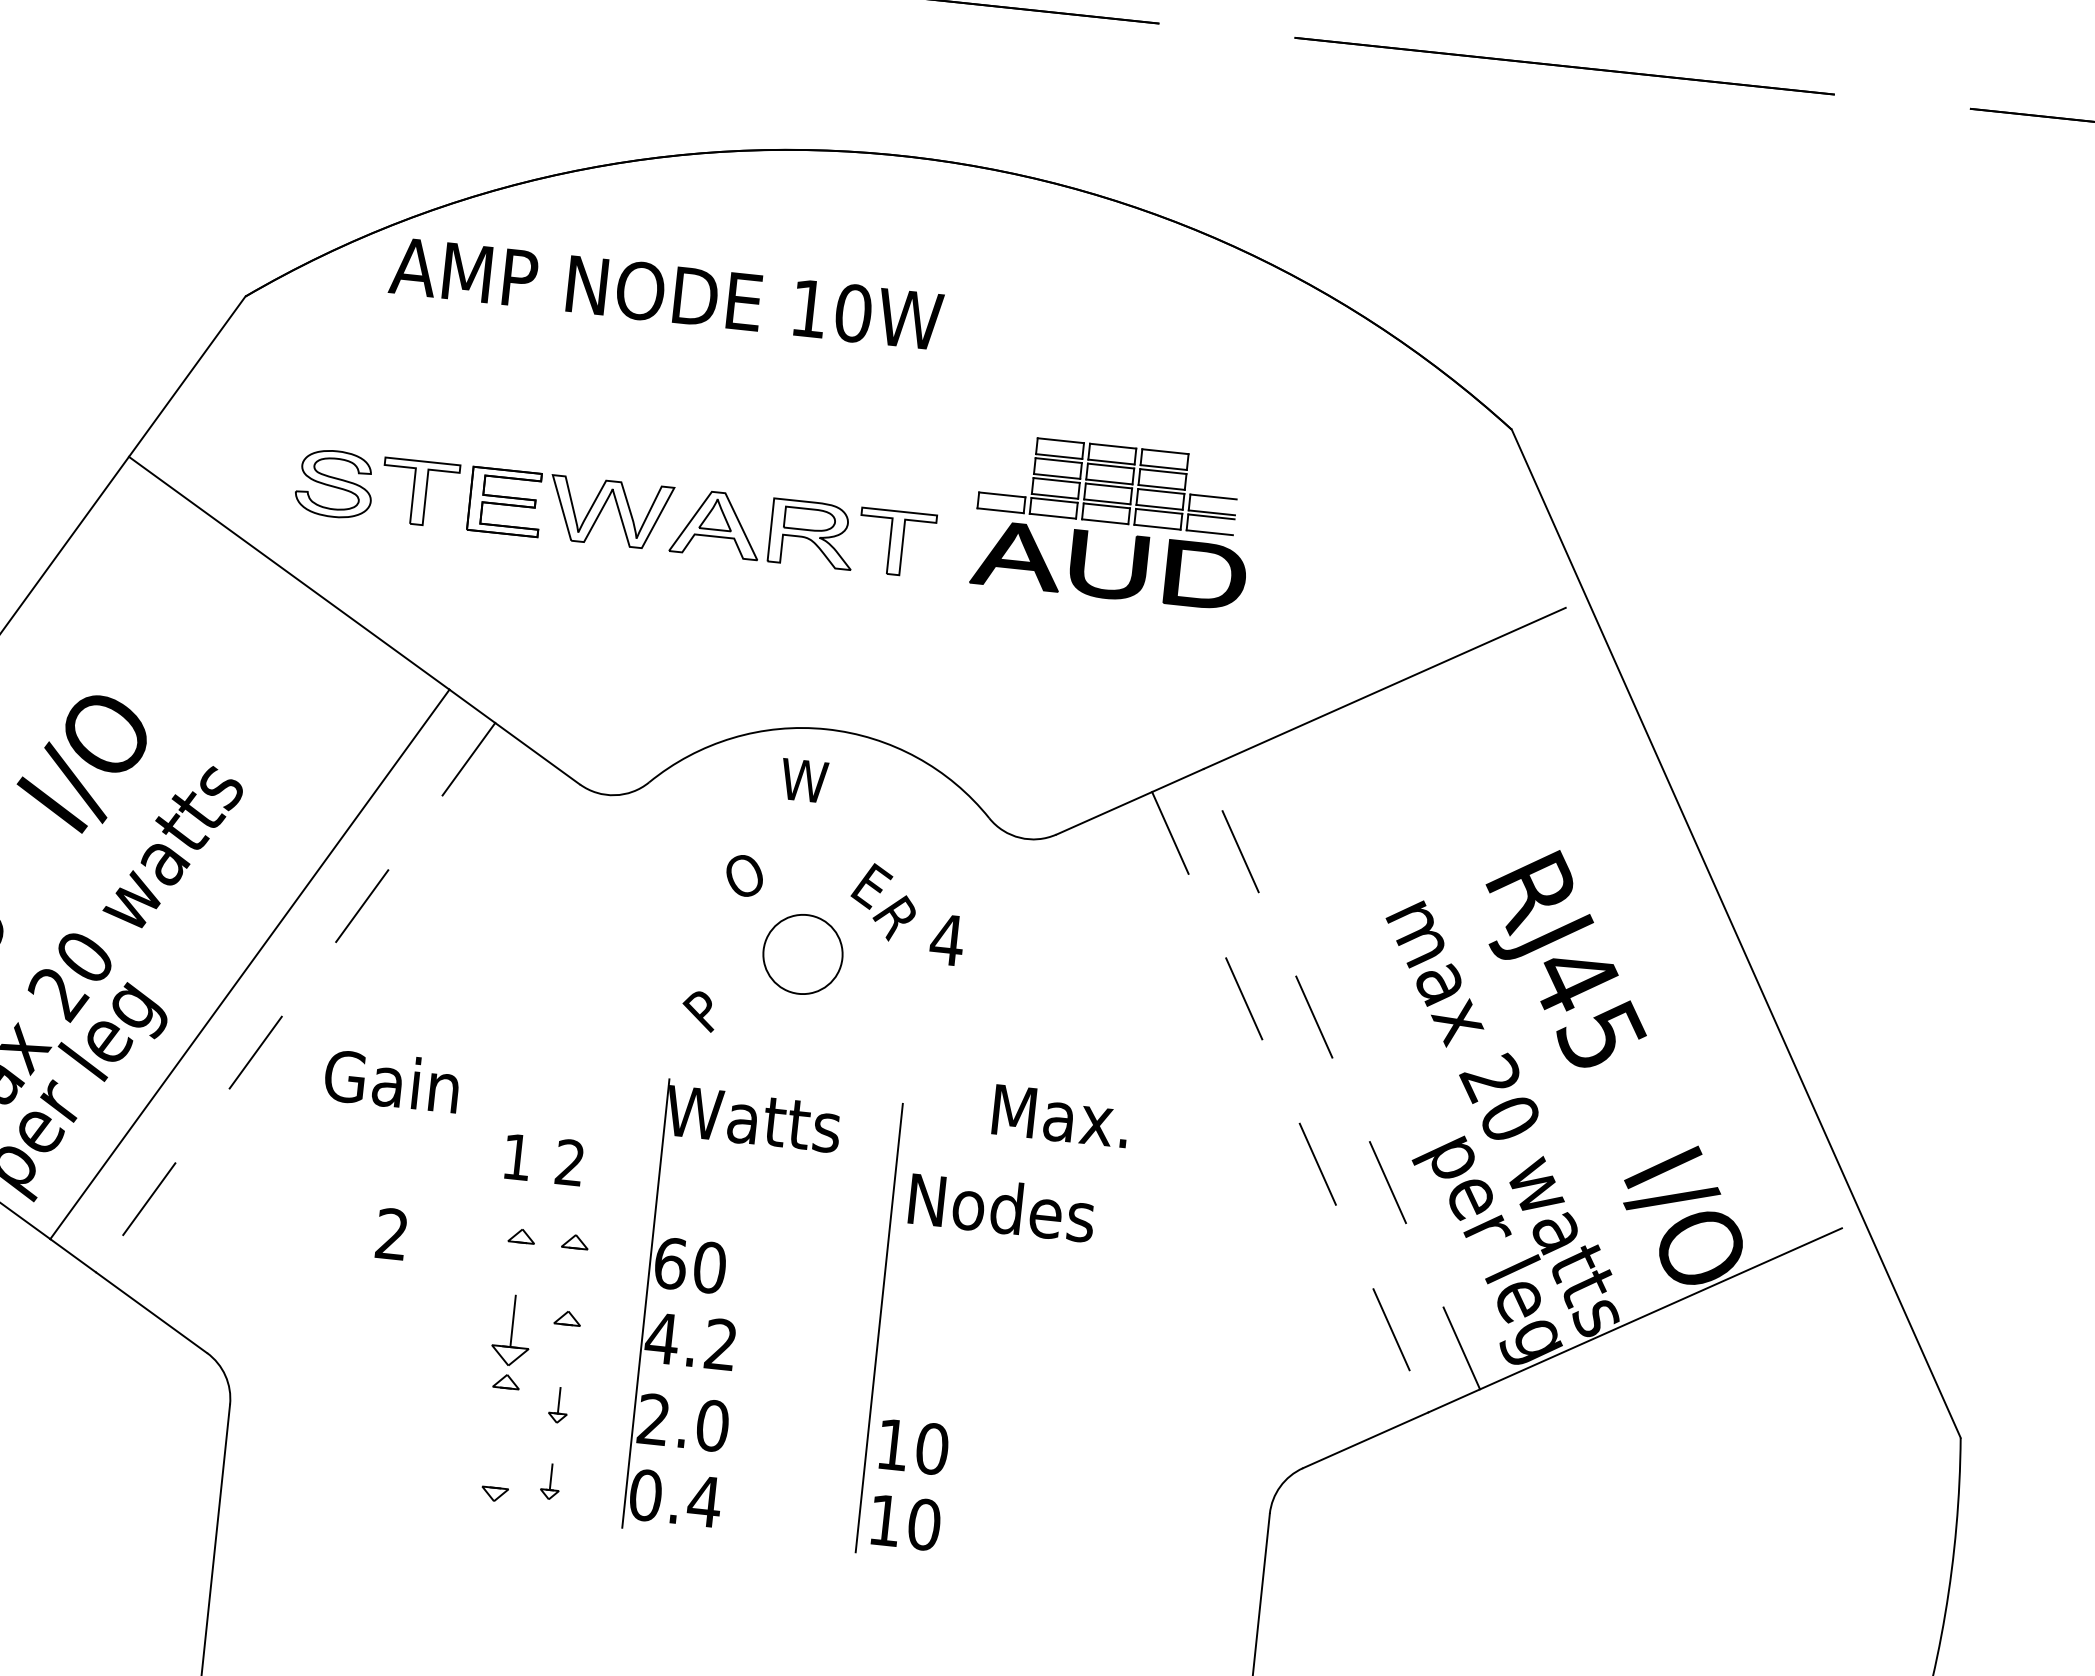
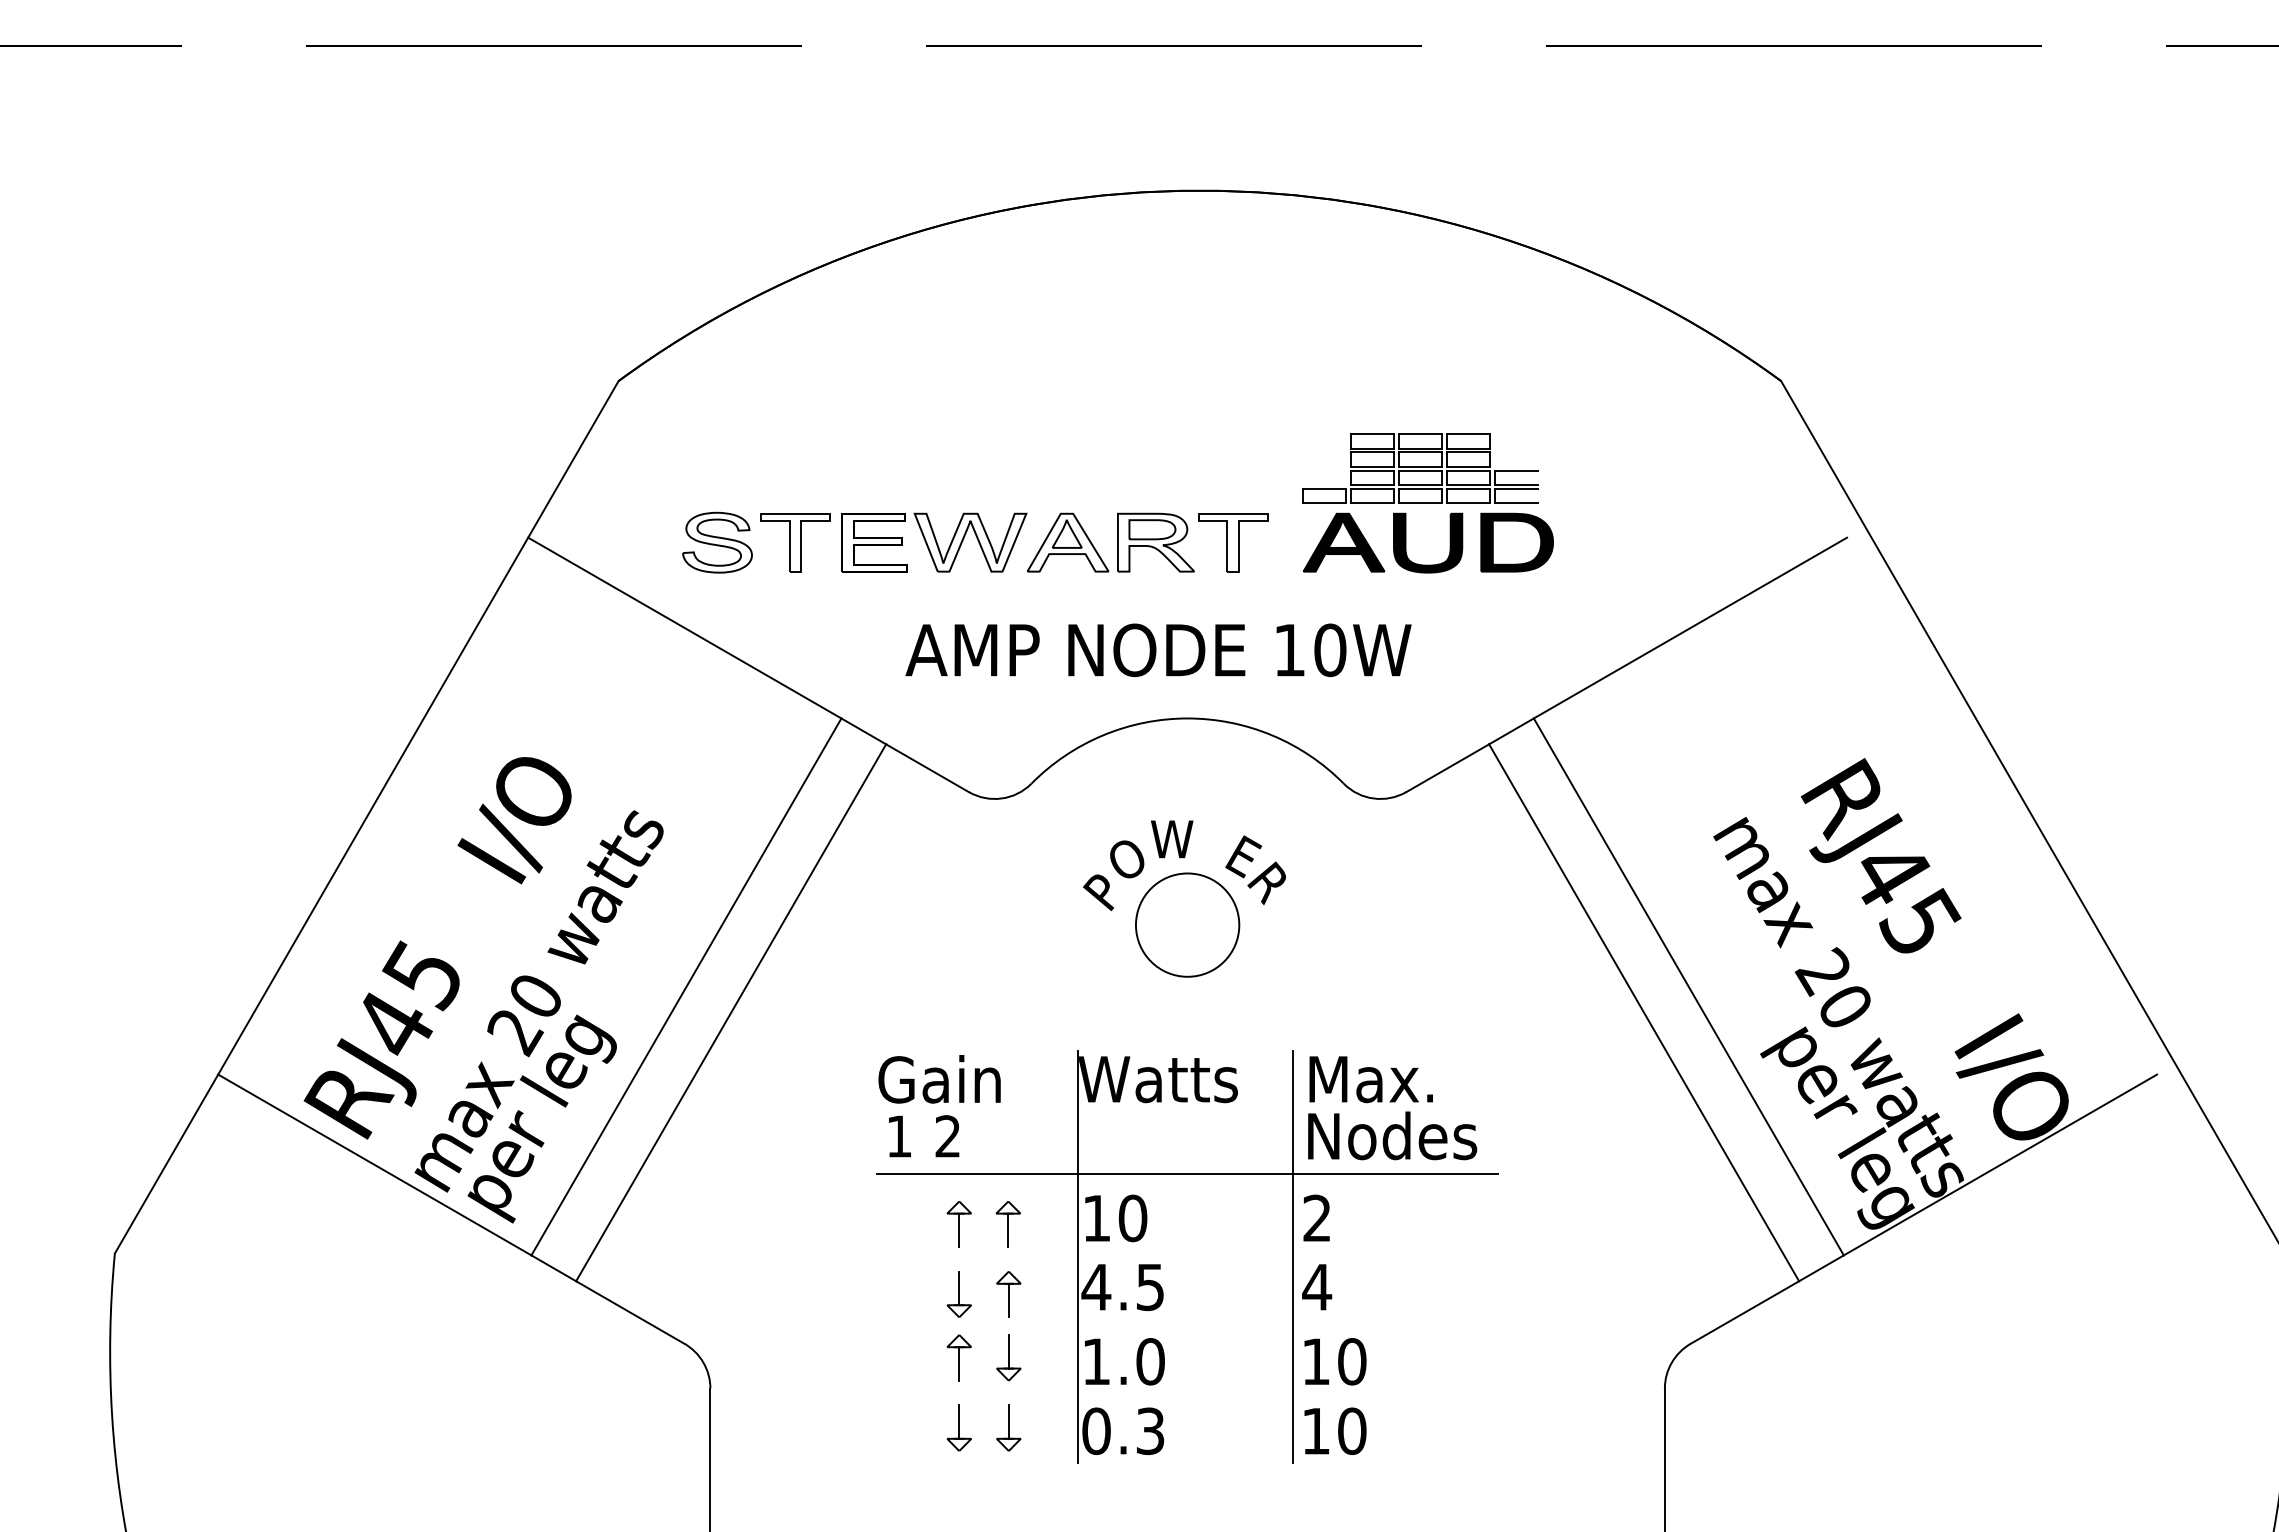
text: (666, 293) -> (1158, 650), moved
text: (804, 780) -> (1172, 839), moved
text: (947, 940) -> (1317, 1287), moved
circle: (802, 953) -> (1187, 924), size x1.43
line: (296, 997) -> (731, 1012), dashed -> solid
text: (698, 1011) -> (1098, 892), moved
line: (1341, 1078) -> (1688, 986), dashed -> solid
text: (391, 1081) -> (939, 1079), moved
line: (1290, 1101) -> (1644, 1012), dashed -> solid
text: (1060, 1116) -> (1370, 1079), moved
text: (544, 1160) -> (924, 1136), moved
line: (774, 1225) -> (1187, 1173), added
text: (391, 1233) -> (1316, 1217), moved
line: (519, 1261) -> (959, 1230), added
text: (671, 1263) -> (1097, 1218), 60 -> 10
line: (572, 1266) -> (1008, 1230), added
part: (511, 1330) -> (958, 1294), size x0.71
line: (564, 1342) -> (1008, 1300), added
text: (719, 1344) -> (1149, 1287), 4.2 -> 4.5
part: (558, 1404) -> (1008, 1357), size x1.43
line: (504, 1405) -> (959, 1363), added
text: (652, 1419) -> (1095, 1361), 2.0 -> 1.0
line: (497, 1469) -> (959, 1421), added
part: (550, 1481) -> (1008, 1427), size x1.43
text: (704, 1501) -> (1150, 1431), 0.4 -> 0.3

